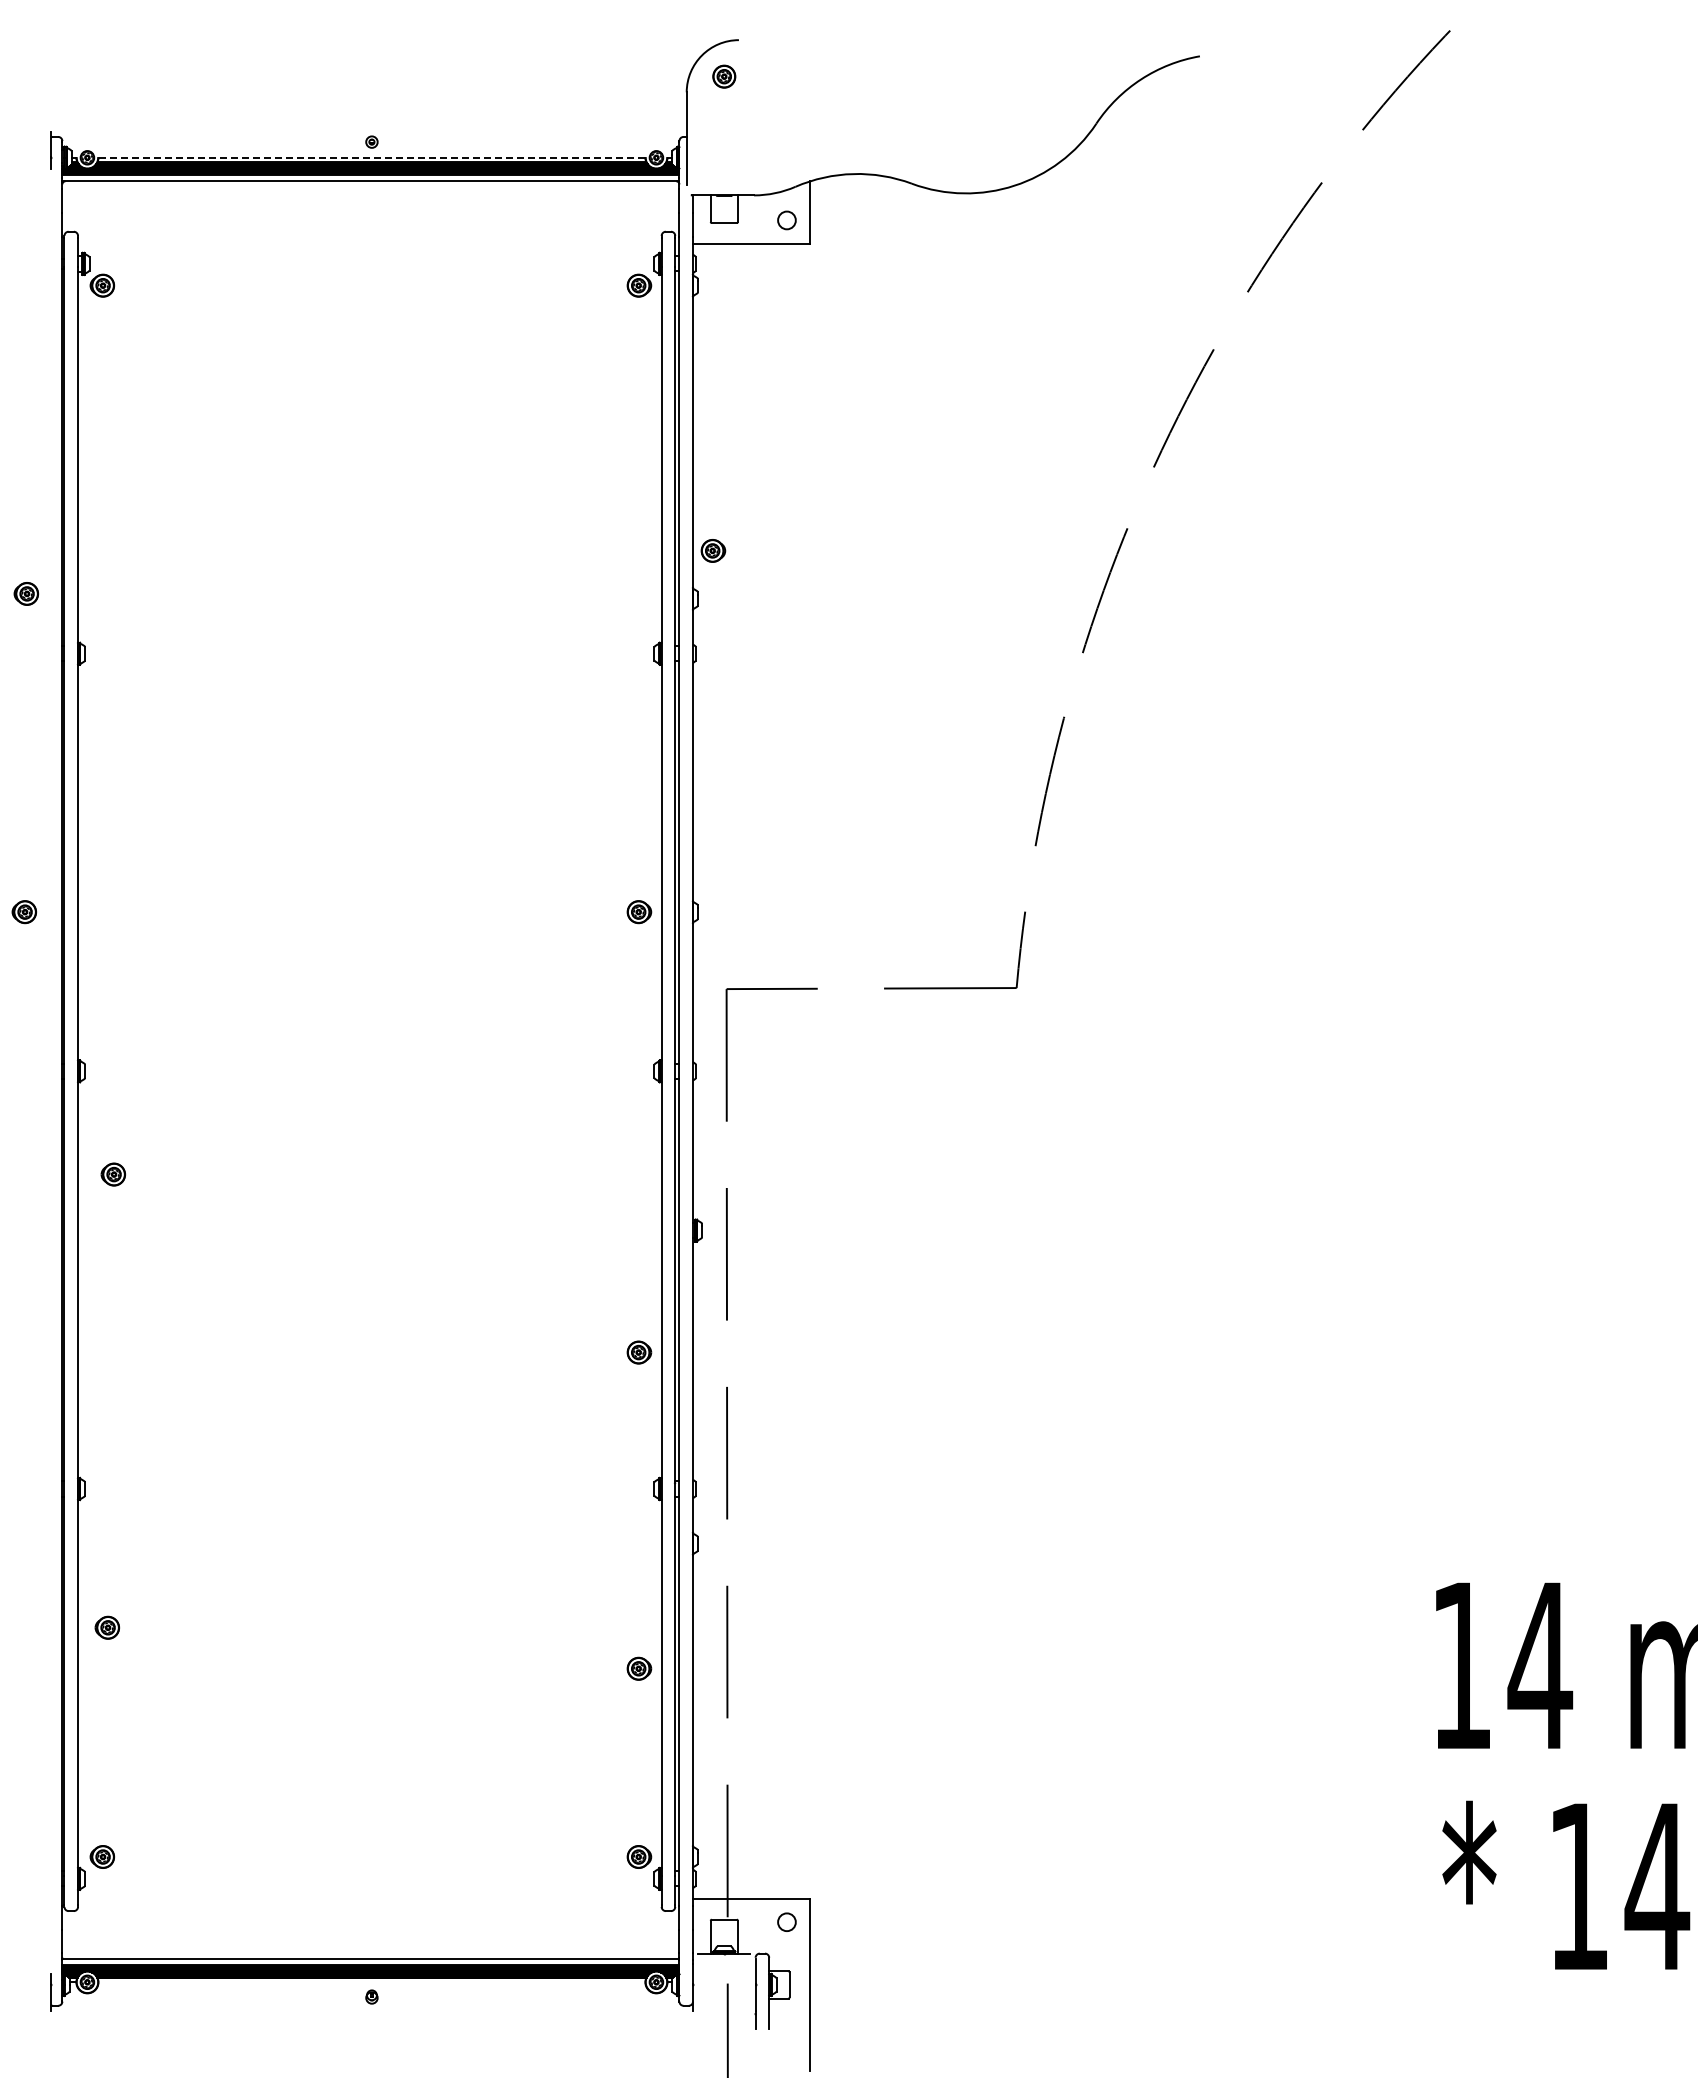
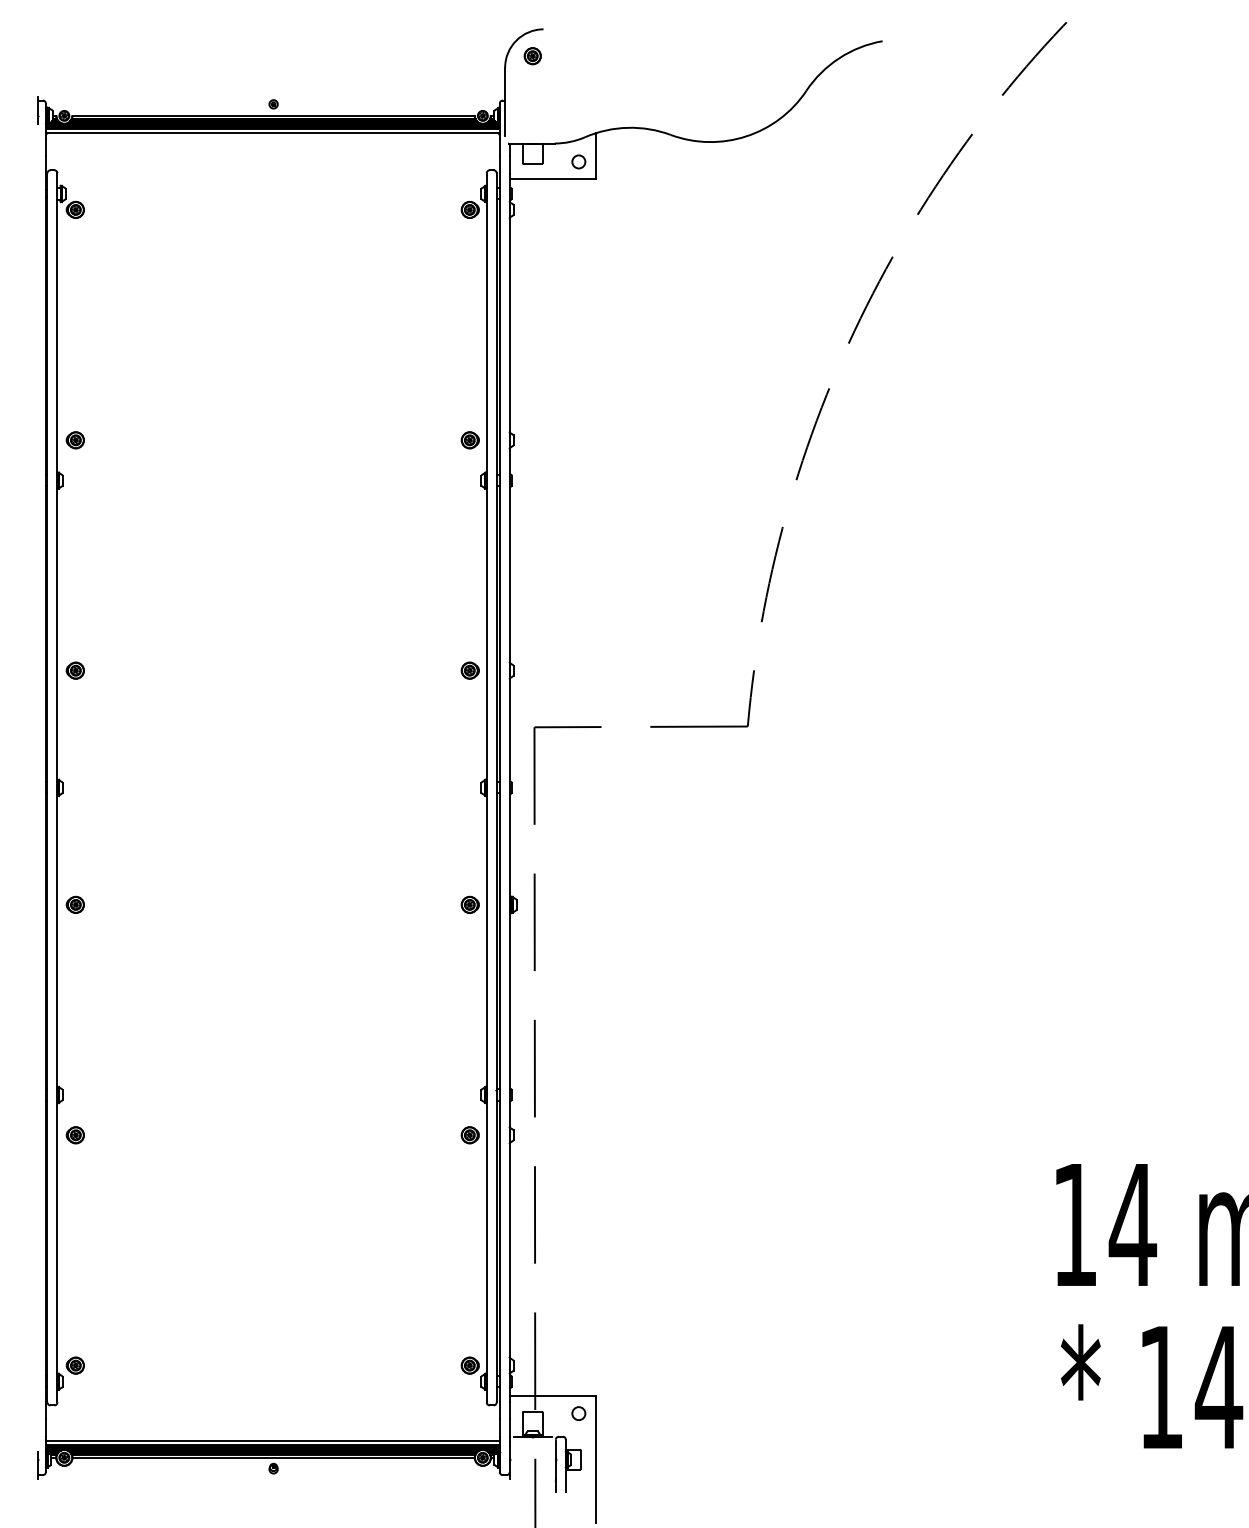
line: (371, 157) -> (273, 115), dashed -> solid
part: (713, 550) -> (470, 440), moved
part: (25, 593) -> (74, 440), moved
part: (23, 912) -> (74, 670), moved
part: (112, 1174) -> (74, 904), moved
part: (639, 1352) -> (470, 904), moved
part: (106, 1627) -> (74, 1135), moved
part: (639, 1668) -> (470, 1135), moved
line: (371, 1982) -> (273, 1457), added

